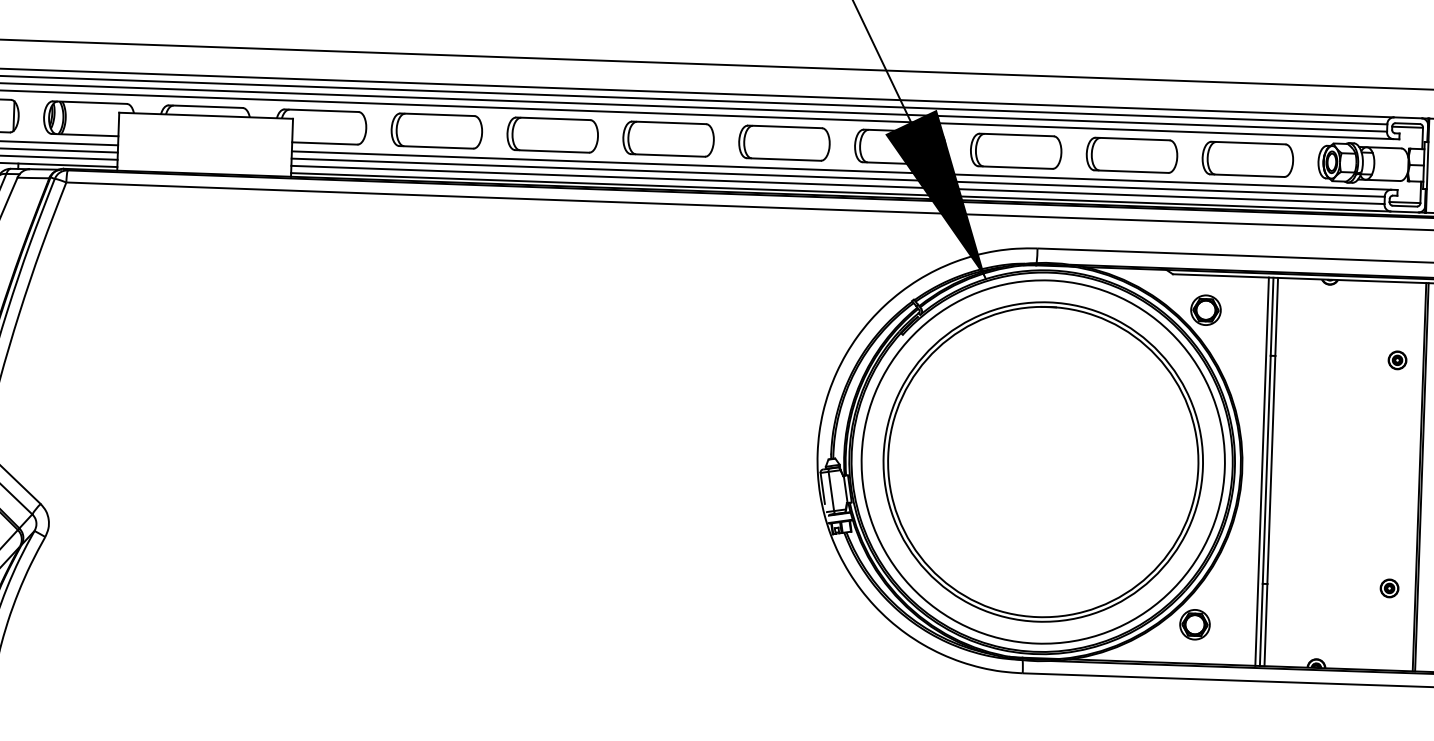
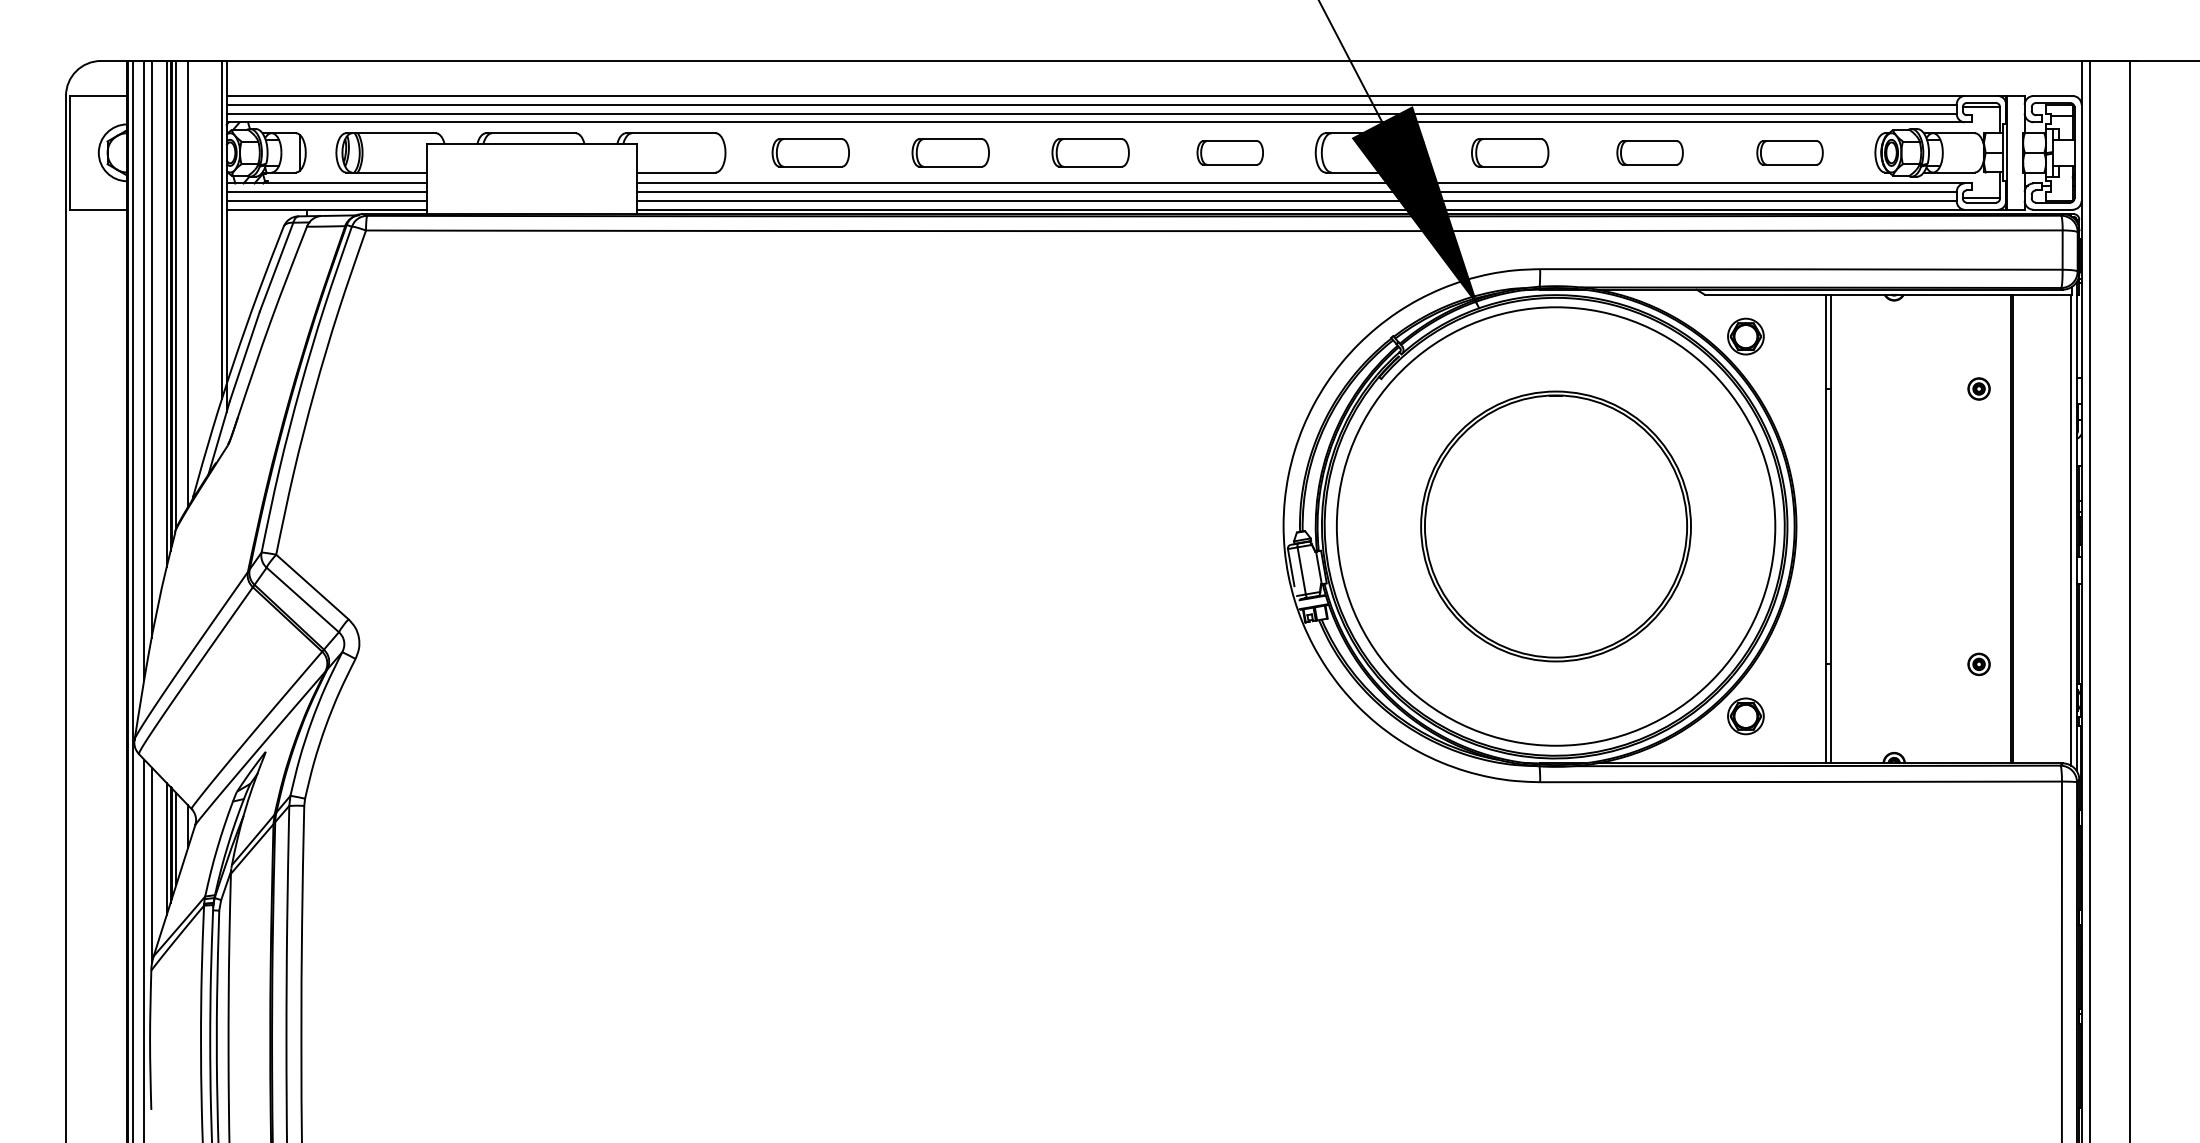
part: (436, 130) -> (810, 152), size x0.7
part: (552, 134) -> (950, 152), size x0.7
part: (668, 138) -> (1090, 152), size x0.7
part: (783, 142) -> (1229, 152), size x0.6
part: (1015, 150) -> (1509, 152), size x0.7
part: (1131, 155) -> (1649, 152), size x0.6
part: (1247, 159) -> (1789, 152), size x0.6
part: (1042, 462) -> (1555, 526), size x0.7
line: (1262, 471) -> (1820, 528), removed

